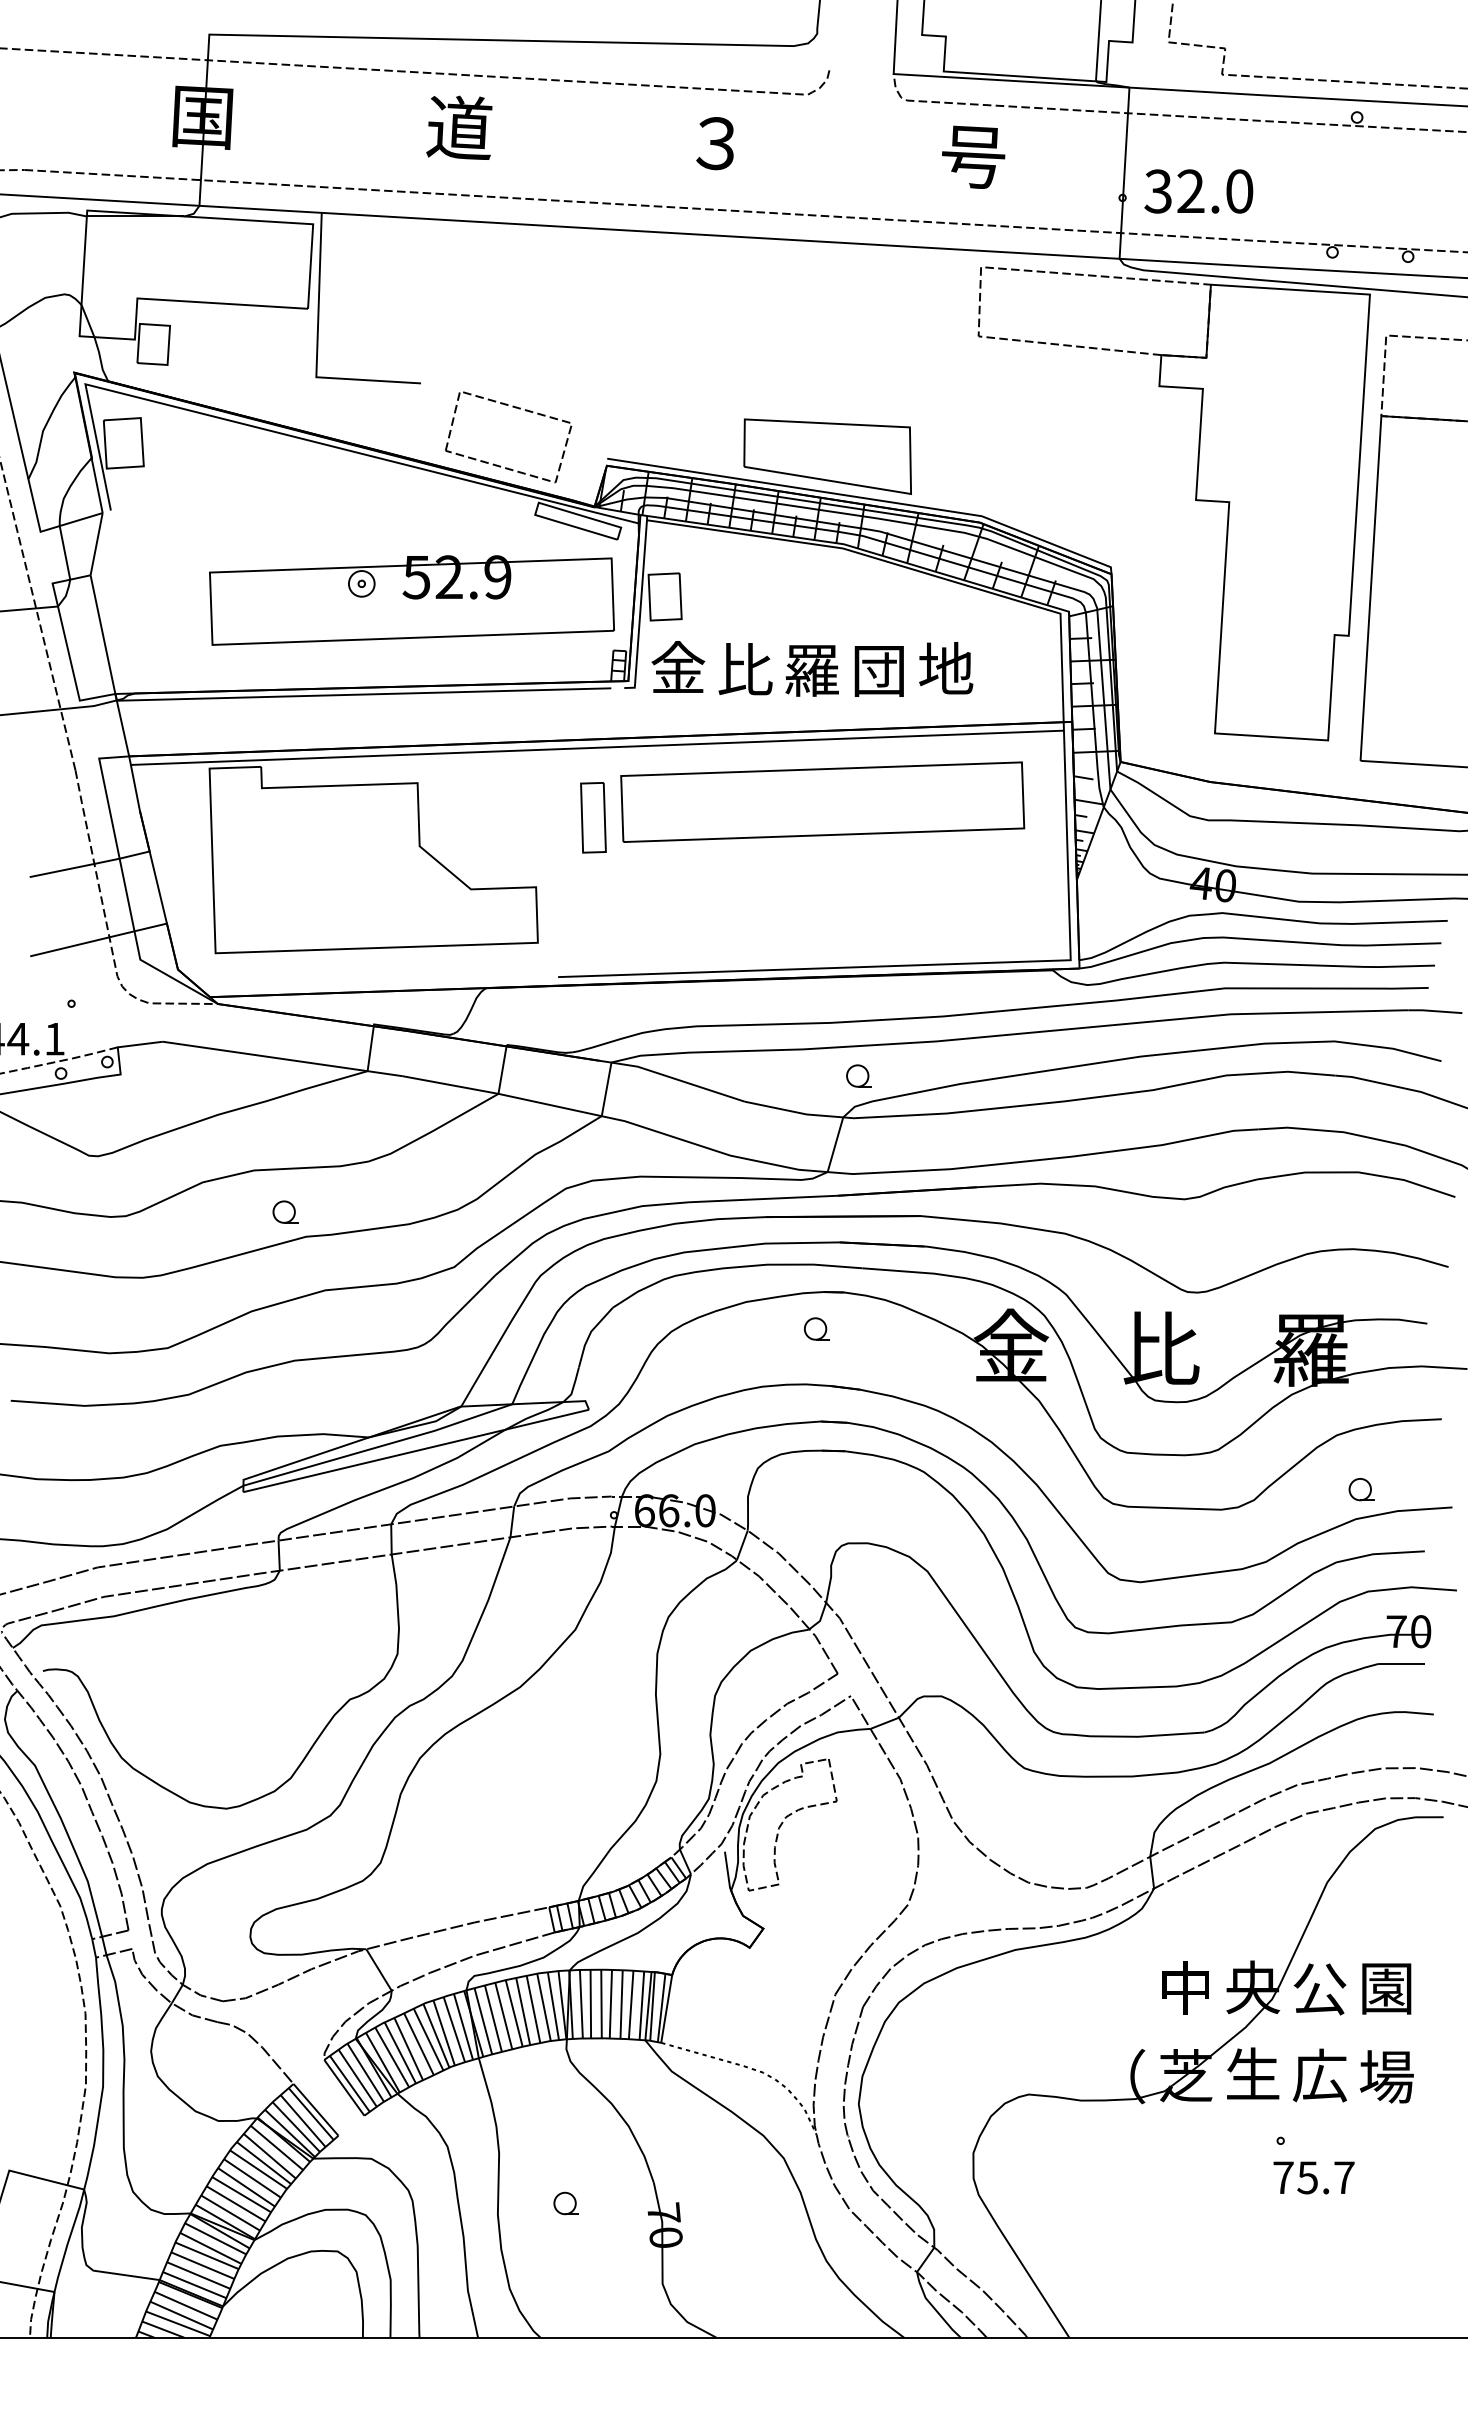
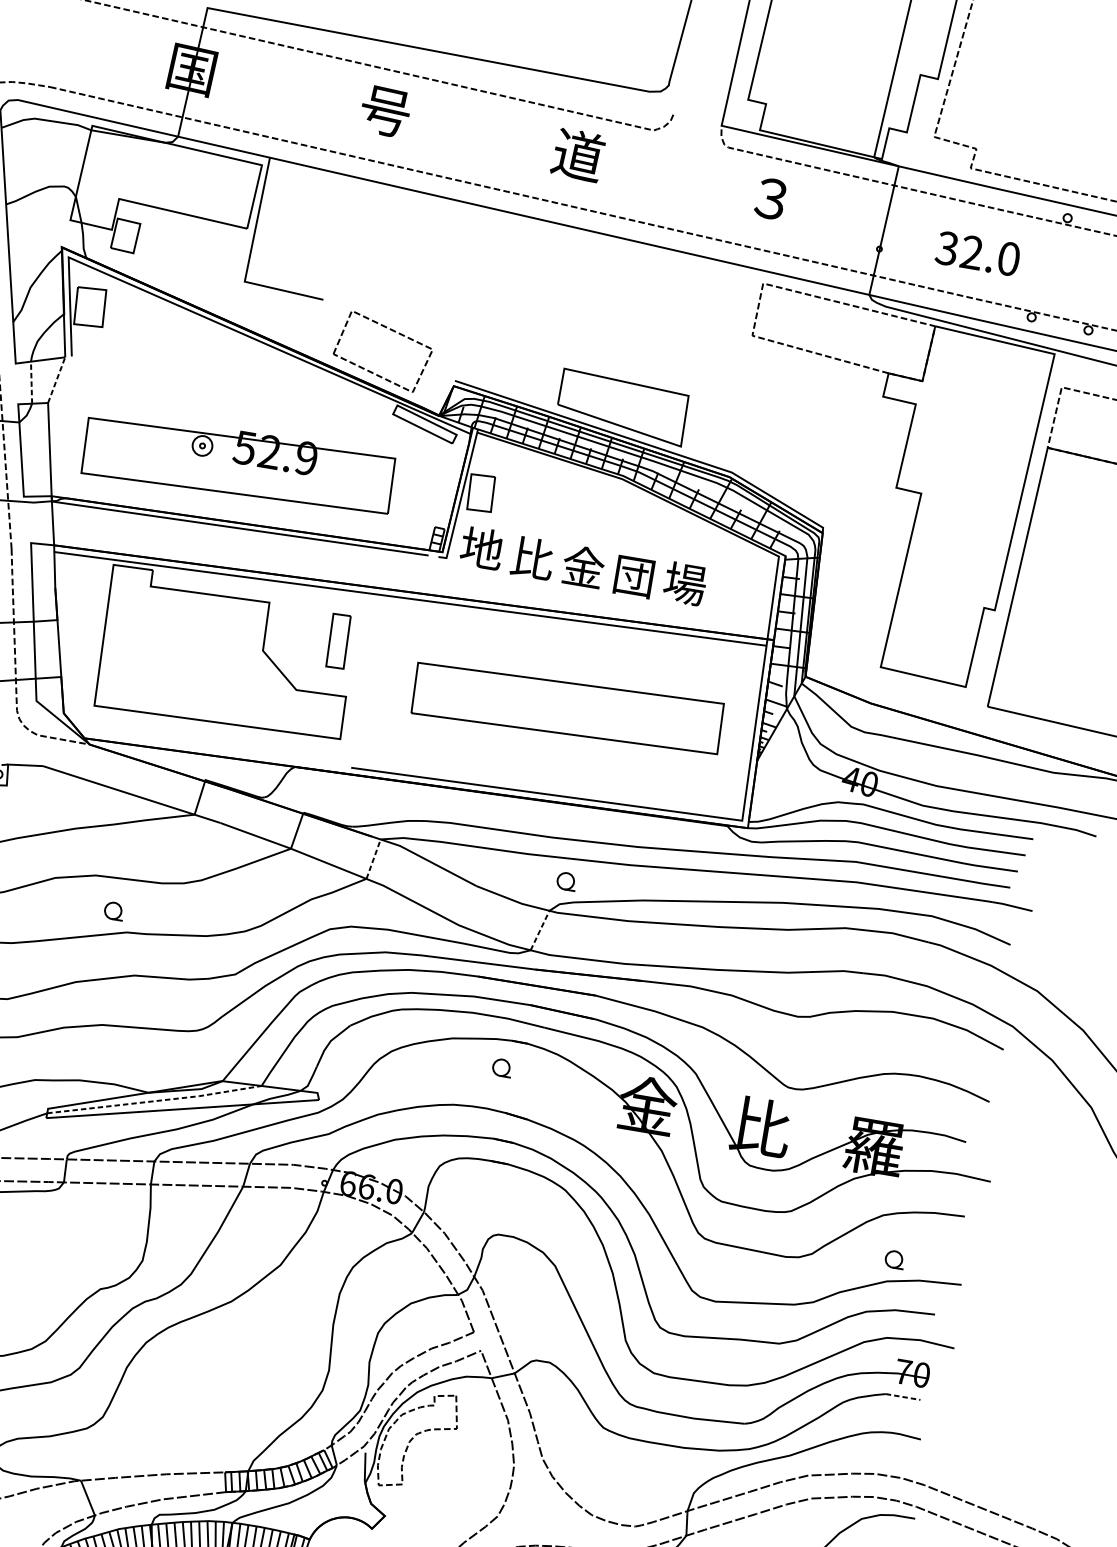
text: (459, 127) -> (385, 110), 道 -> 号
text: (716, 142) -> (578, 154), ３ -> 道
text: (973, 156) -> (771, 198), 号 -> ３
text: (1198, 191) -> (977, 253), moved
line: (96, 544) -> (56, 380), solid -> dashed
line: (64, 552) -> (31, 382), solid -> dashed
part: (411, 600) -> (238, 464), moved
text: (678, 667) -> (482, 548), 金 -> 地
text: (946, 668) -> (685, 583), 地 -> 場
text: (812, 669) -> (583, 567), 羅 -> 金
part: (822, 801) -> (567, 707), moved
part: (593, 817) -> (338, 641), moved
line: (606, 1088) -> (373, 858), solid -> dashed
line: (835, 1144) -> (540, 930), solid -> dashed
line: (379, 1446) -> (155, 1100), solid -> dashed
line: (1401, 1663) -> (902, 1396), solid -> dashed

